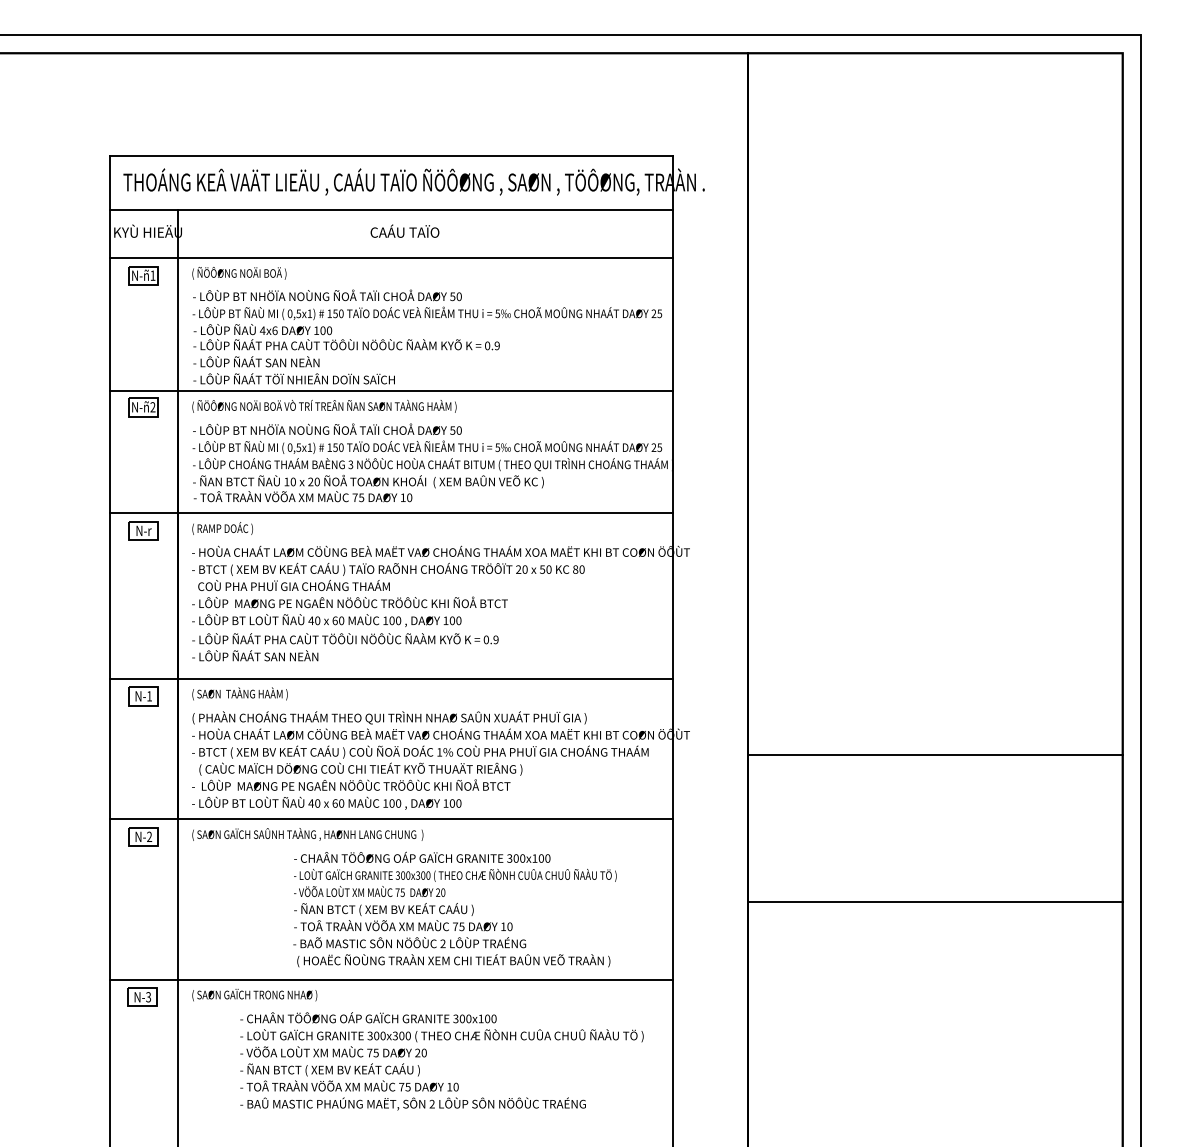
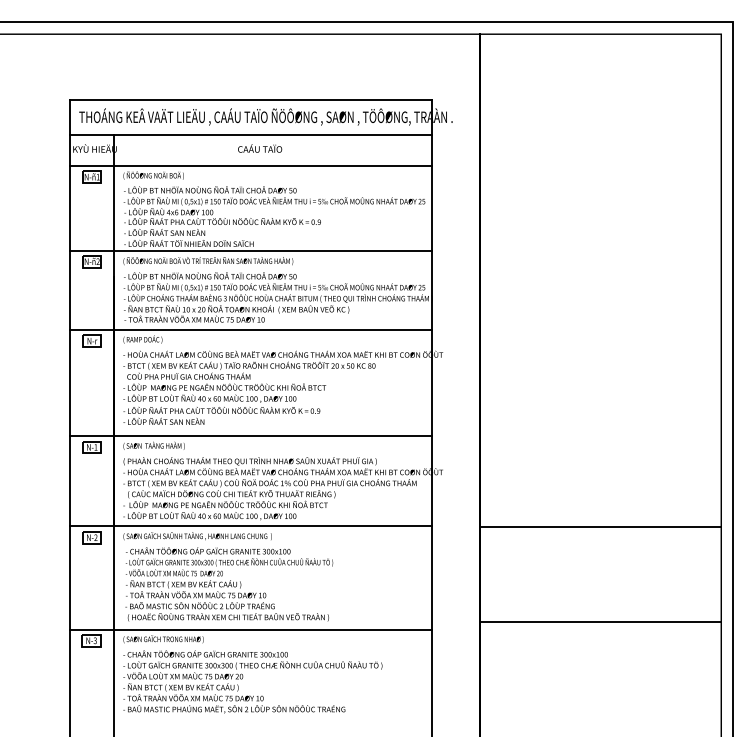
line: (934, 755) -> (600, 527), moved
line: (934, 901) -> (600, 621), moved
text: (455, 909) -> (229, 584), moved
text: (441, 1060) -> (252, 681), moved

